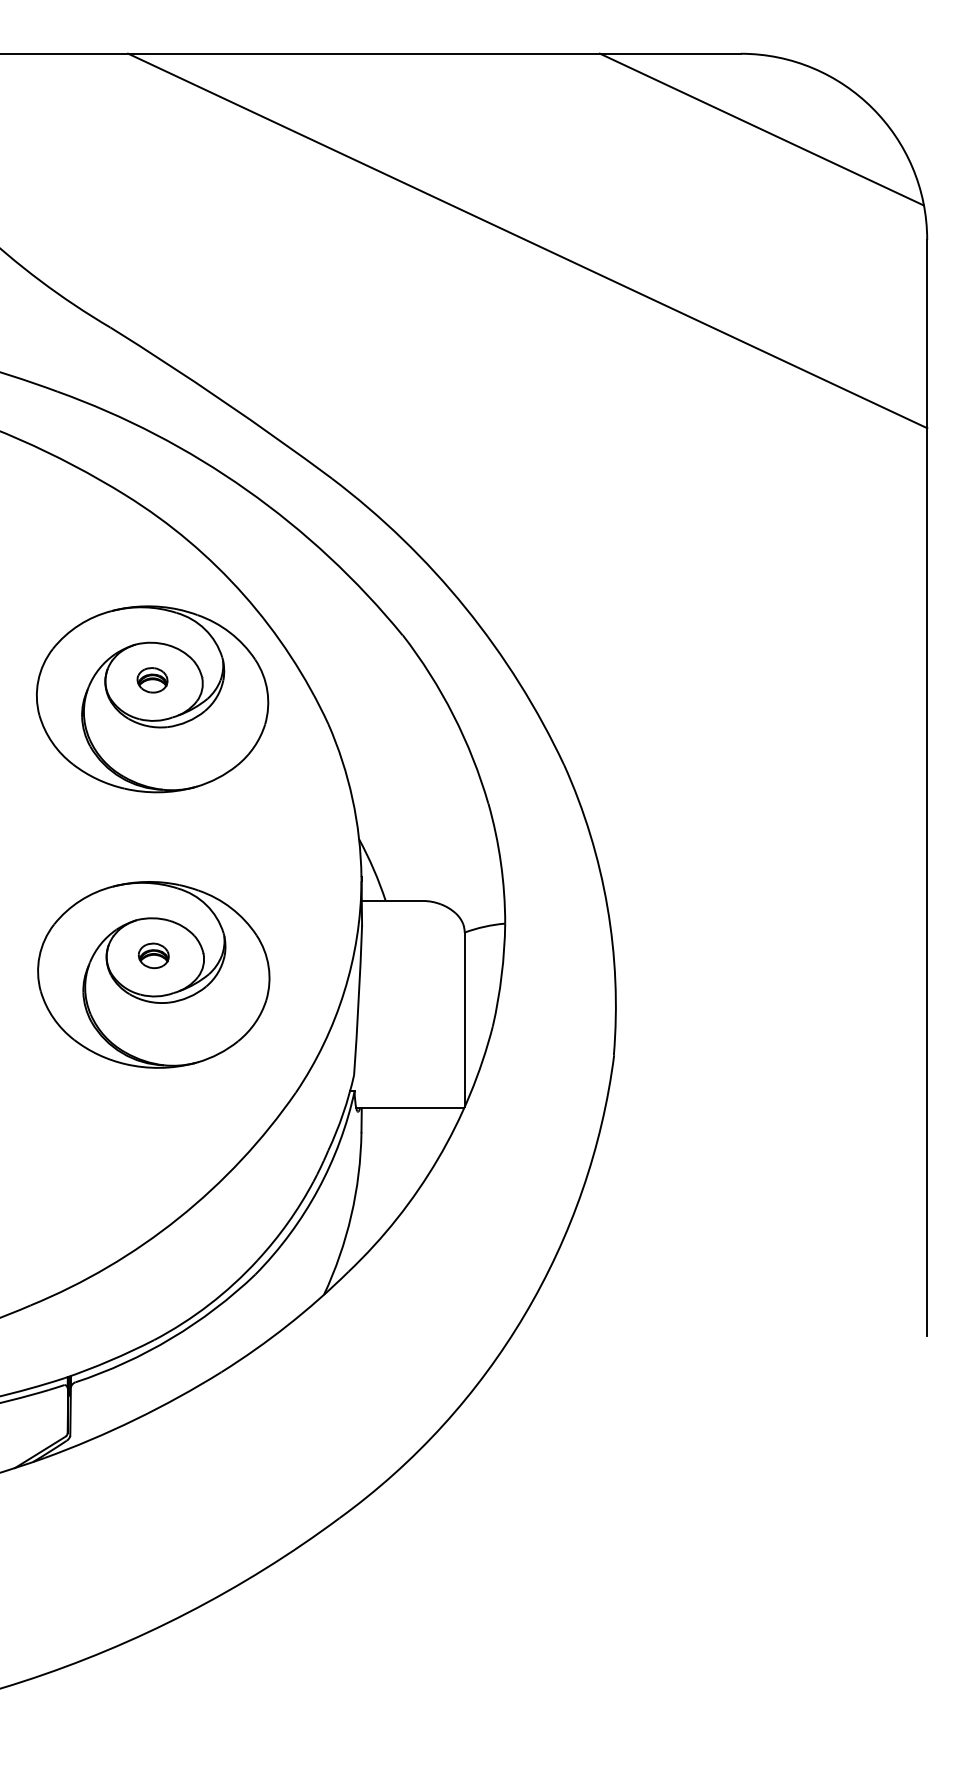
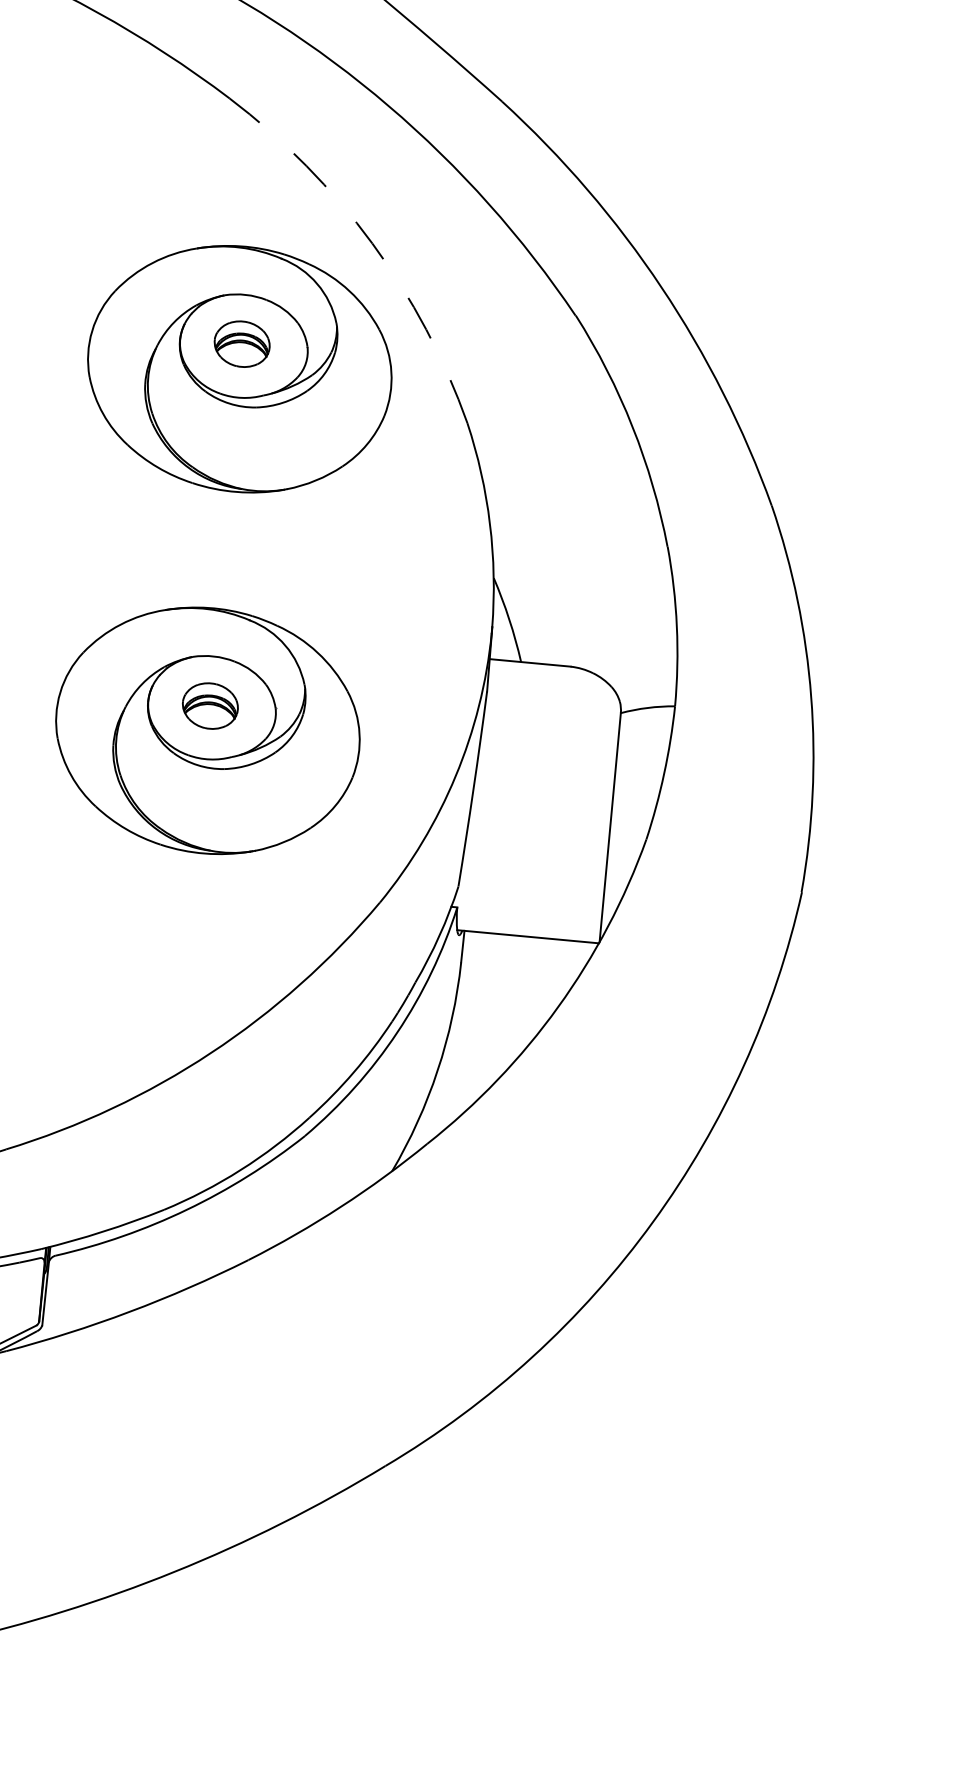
arc: (243, 594) -> (371, 242), solid -> dashed
part: (152, 680) -> (242, 344), size x1.4
part: (153, 955) -> (209, 705), size x1.4

